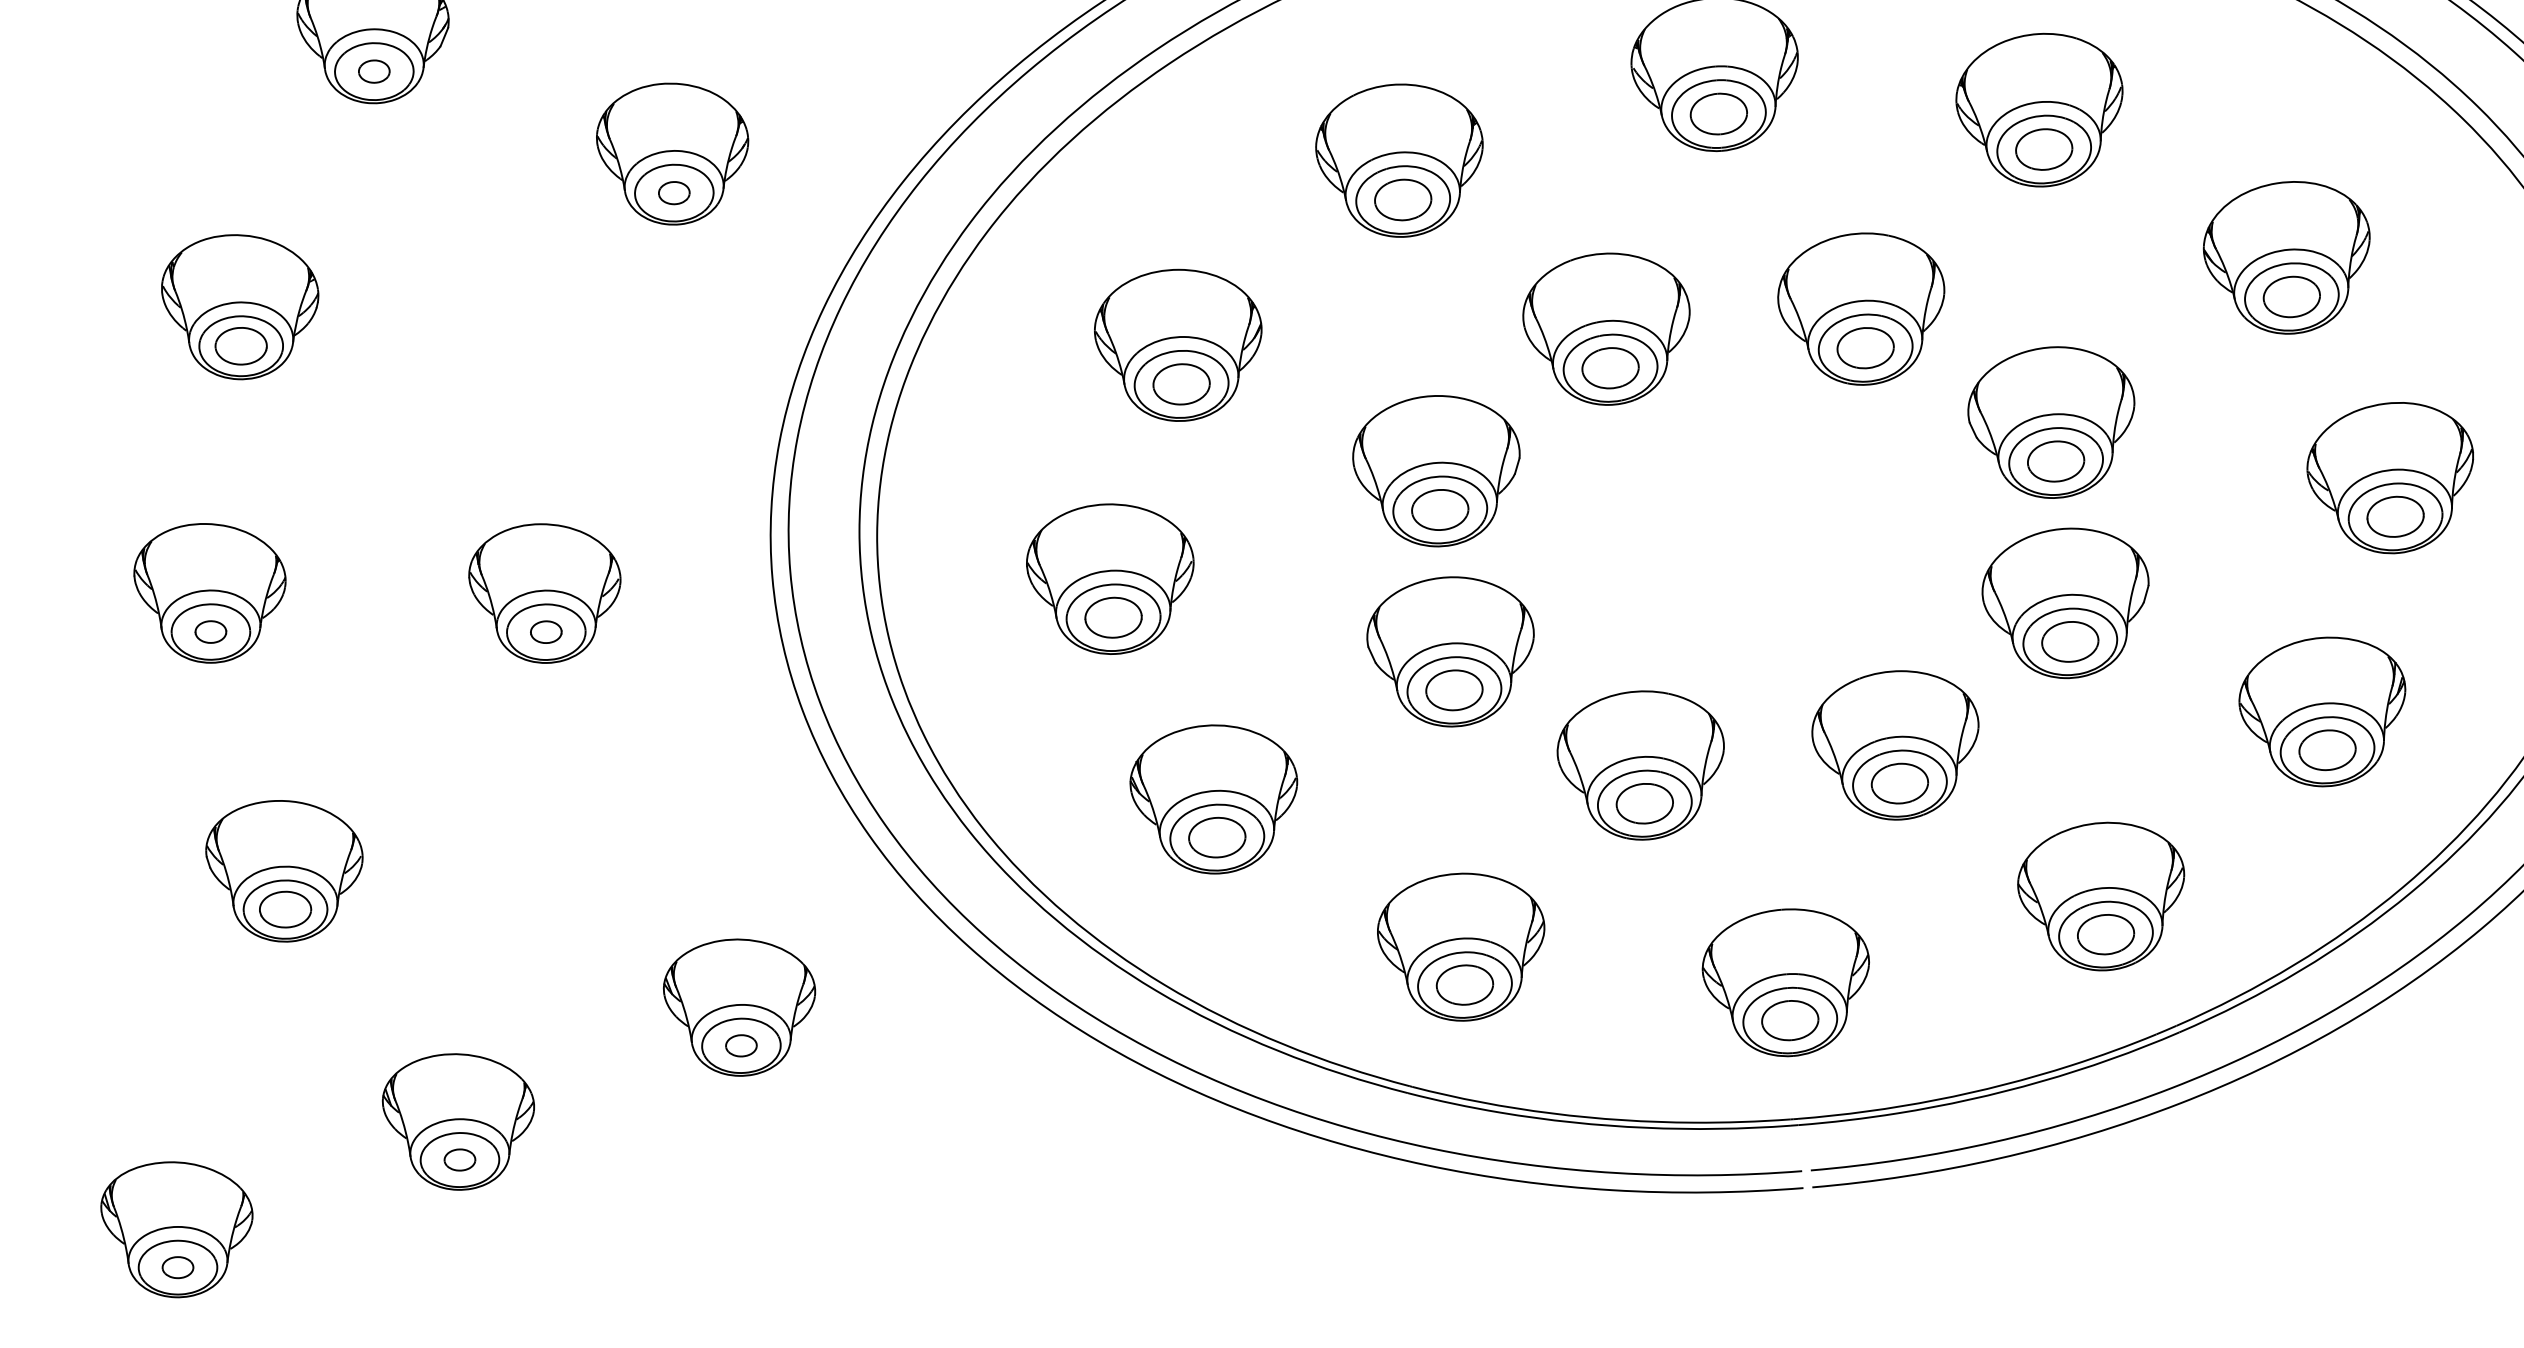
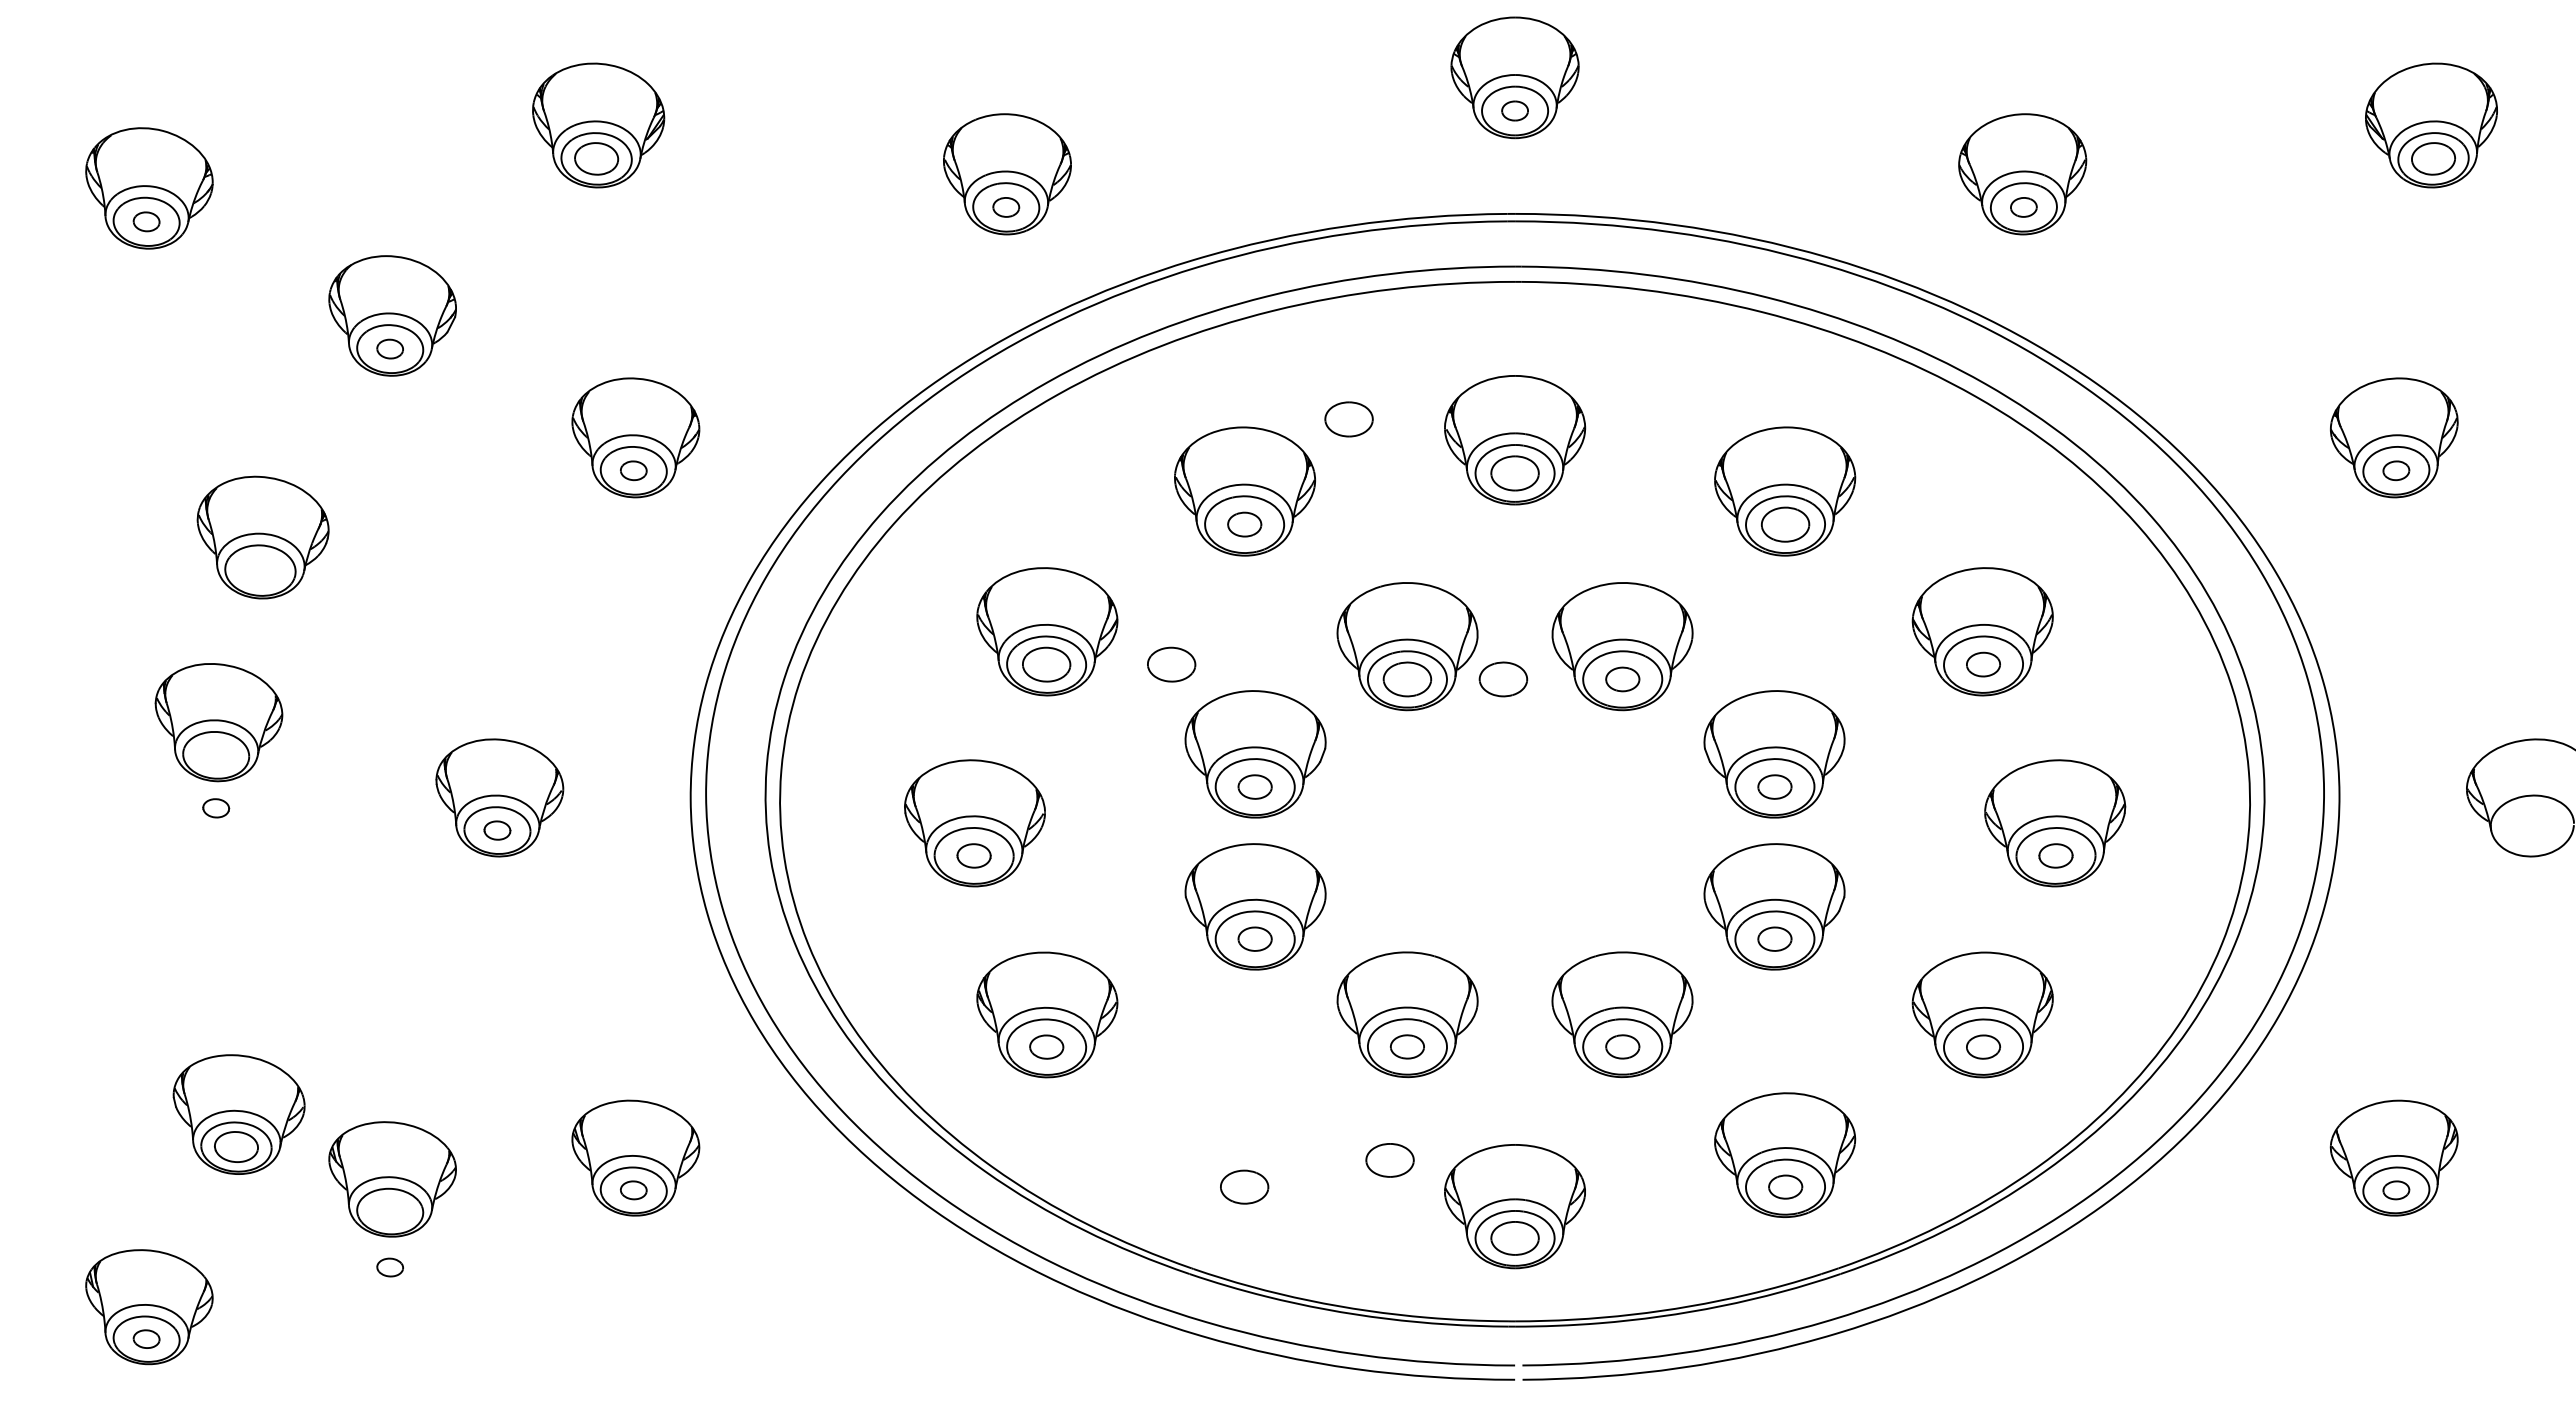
part: (1516, 65) -> (1348, 419), added
part: (1403, 199) -> (1244, 524), size x0.7
part: (2291, 296) -> (1983, 664), size x0.7
part: (241, 346) -> (260, 570), removed
part: (1865, 348) -> (1622, 679), size x0.7
part: (1724, 359) -> (1503, 679), added
part: (1329, 372) -> (1171, 664), added
part: (2055, 460) -> (1774, 786), size x0.7
part: (1439, 509) -> (1254, 786), size x0.7
part: (2394, 516) -> (2055, 855), size x0.7
part: (210, 592) -> (218, 722), moved
part: (1112, 617) -> (973, 855), size x0.7
part: (2069, 640) -> (1774, 938), size x0.7
part: (1453, 689) -> (1254, 938), size x0.7
part: (2327, 749) -> (1983, 1046), size x0.7
part: (1899, 783) -> (1622, 1046), size x0.7
part: (1644, 803) -> (1407, 1046), size x0.7
part: (1217, 836) -> (1046, 1046), size x0.7
part: (284, 870) -> (238, 1114), moved
part: (2105, 933) -> (1785, 1186), size x0.7
part: (1634, 939) -> (1389, 1160), added
part: (1461, 946) -> (1244, 1154), removed
part: (459, 1121) -> (392, 1179), moved

